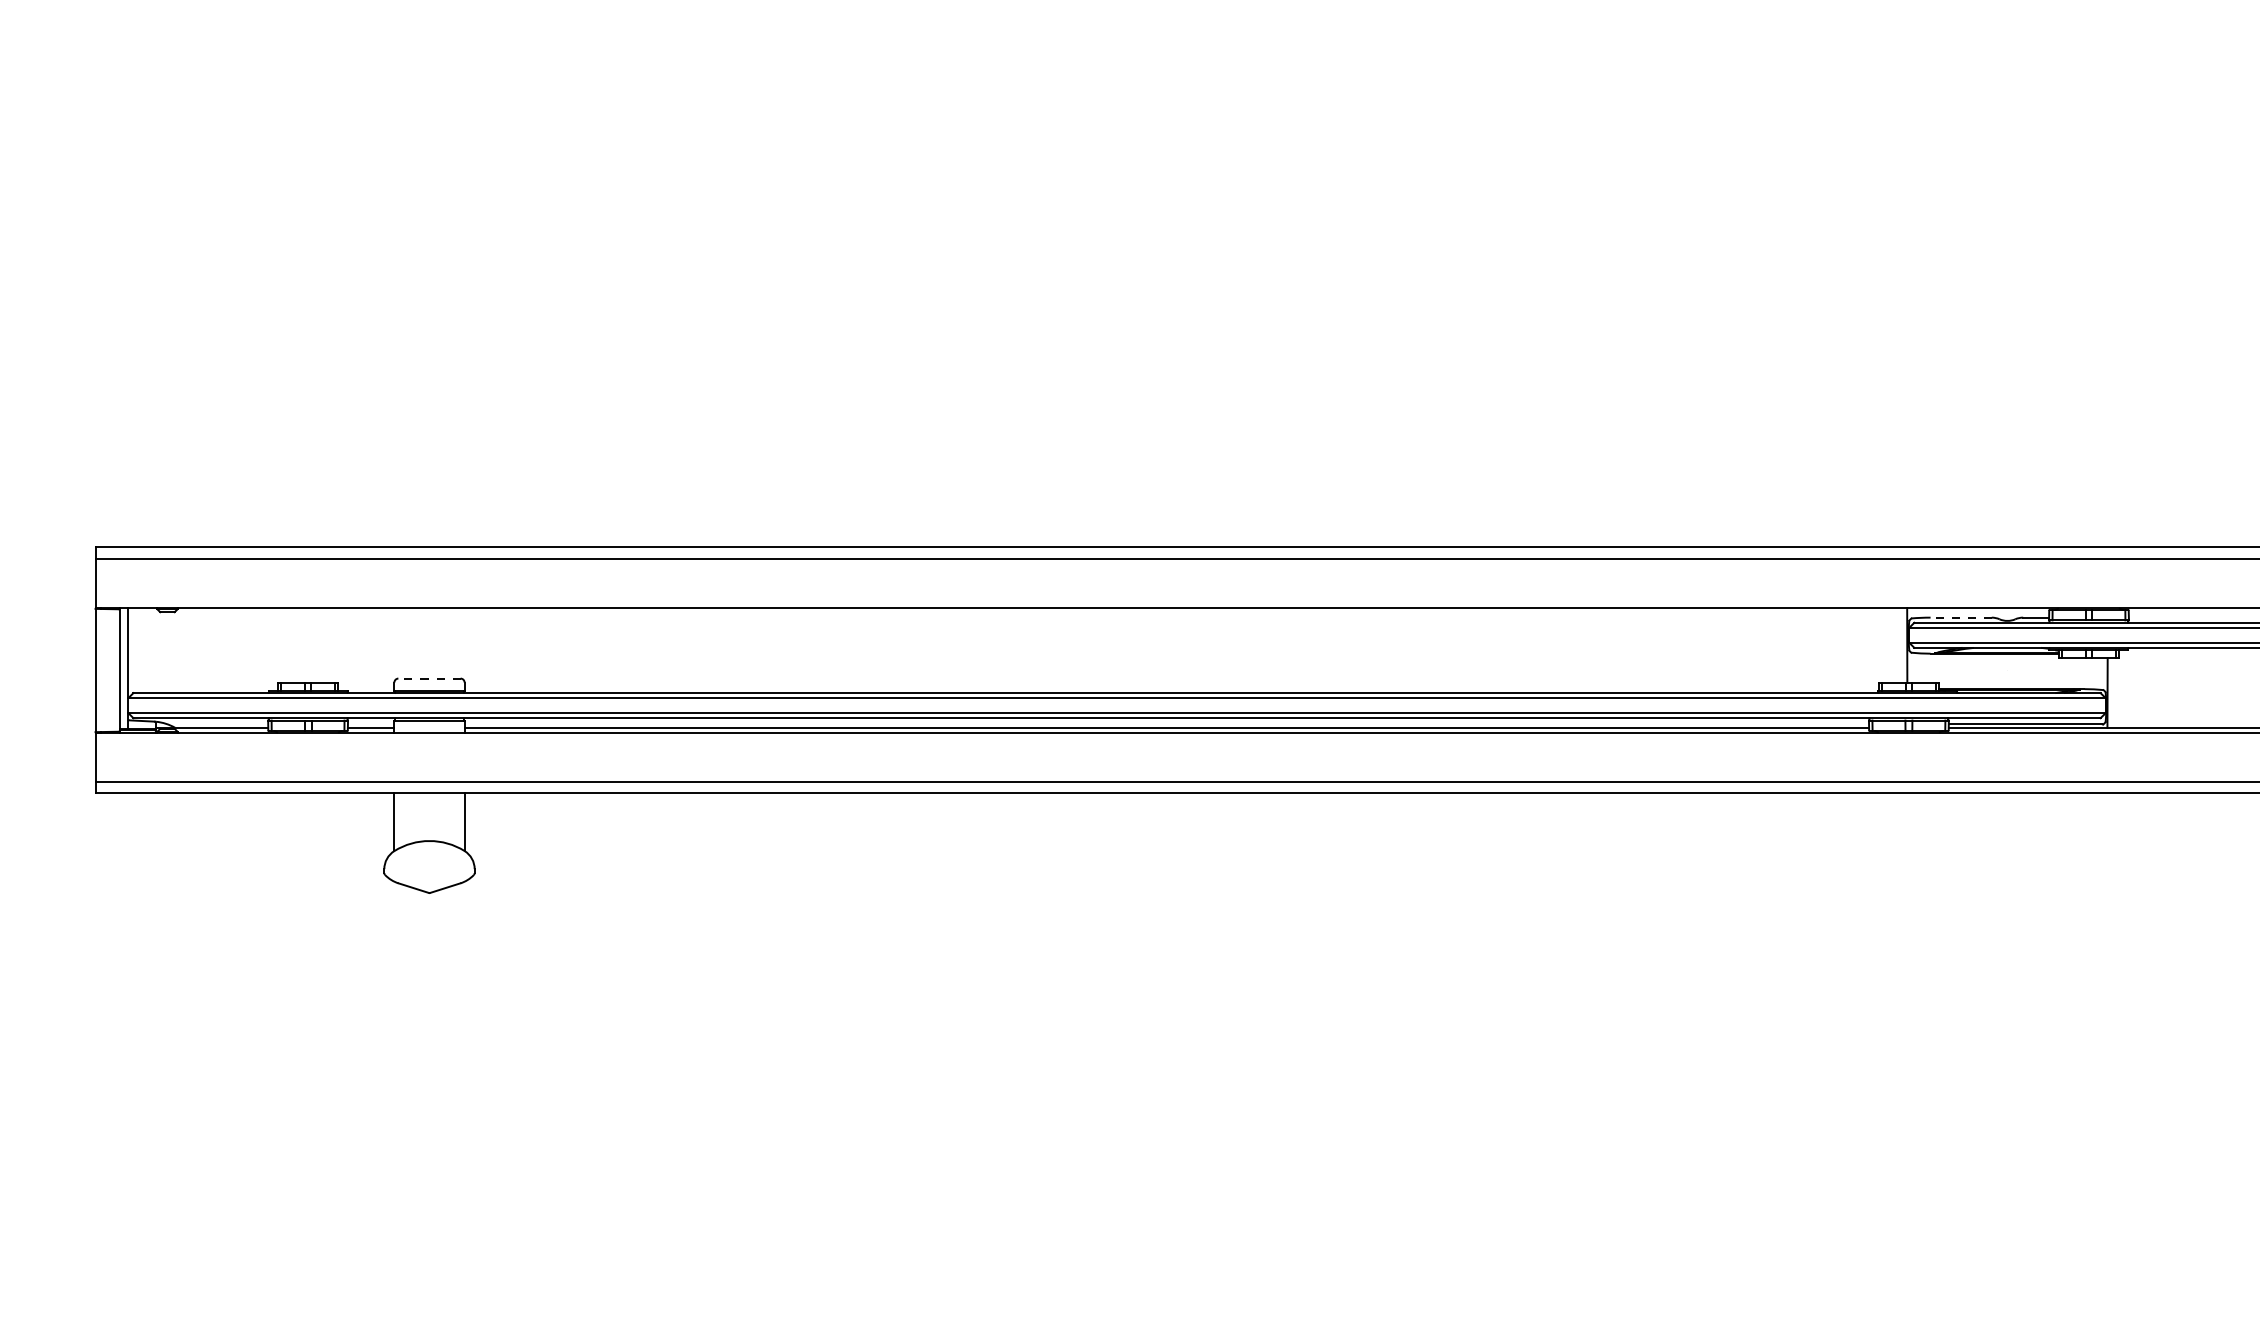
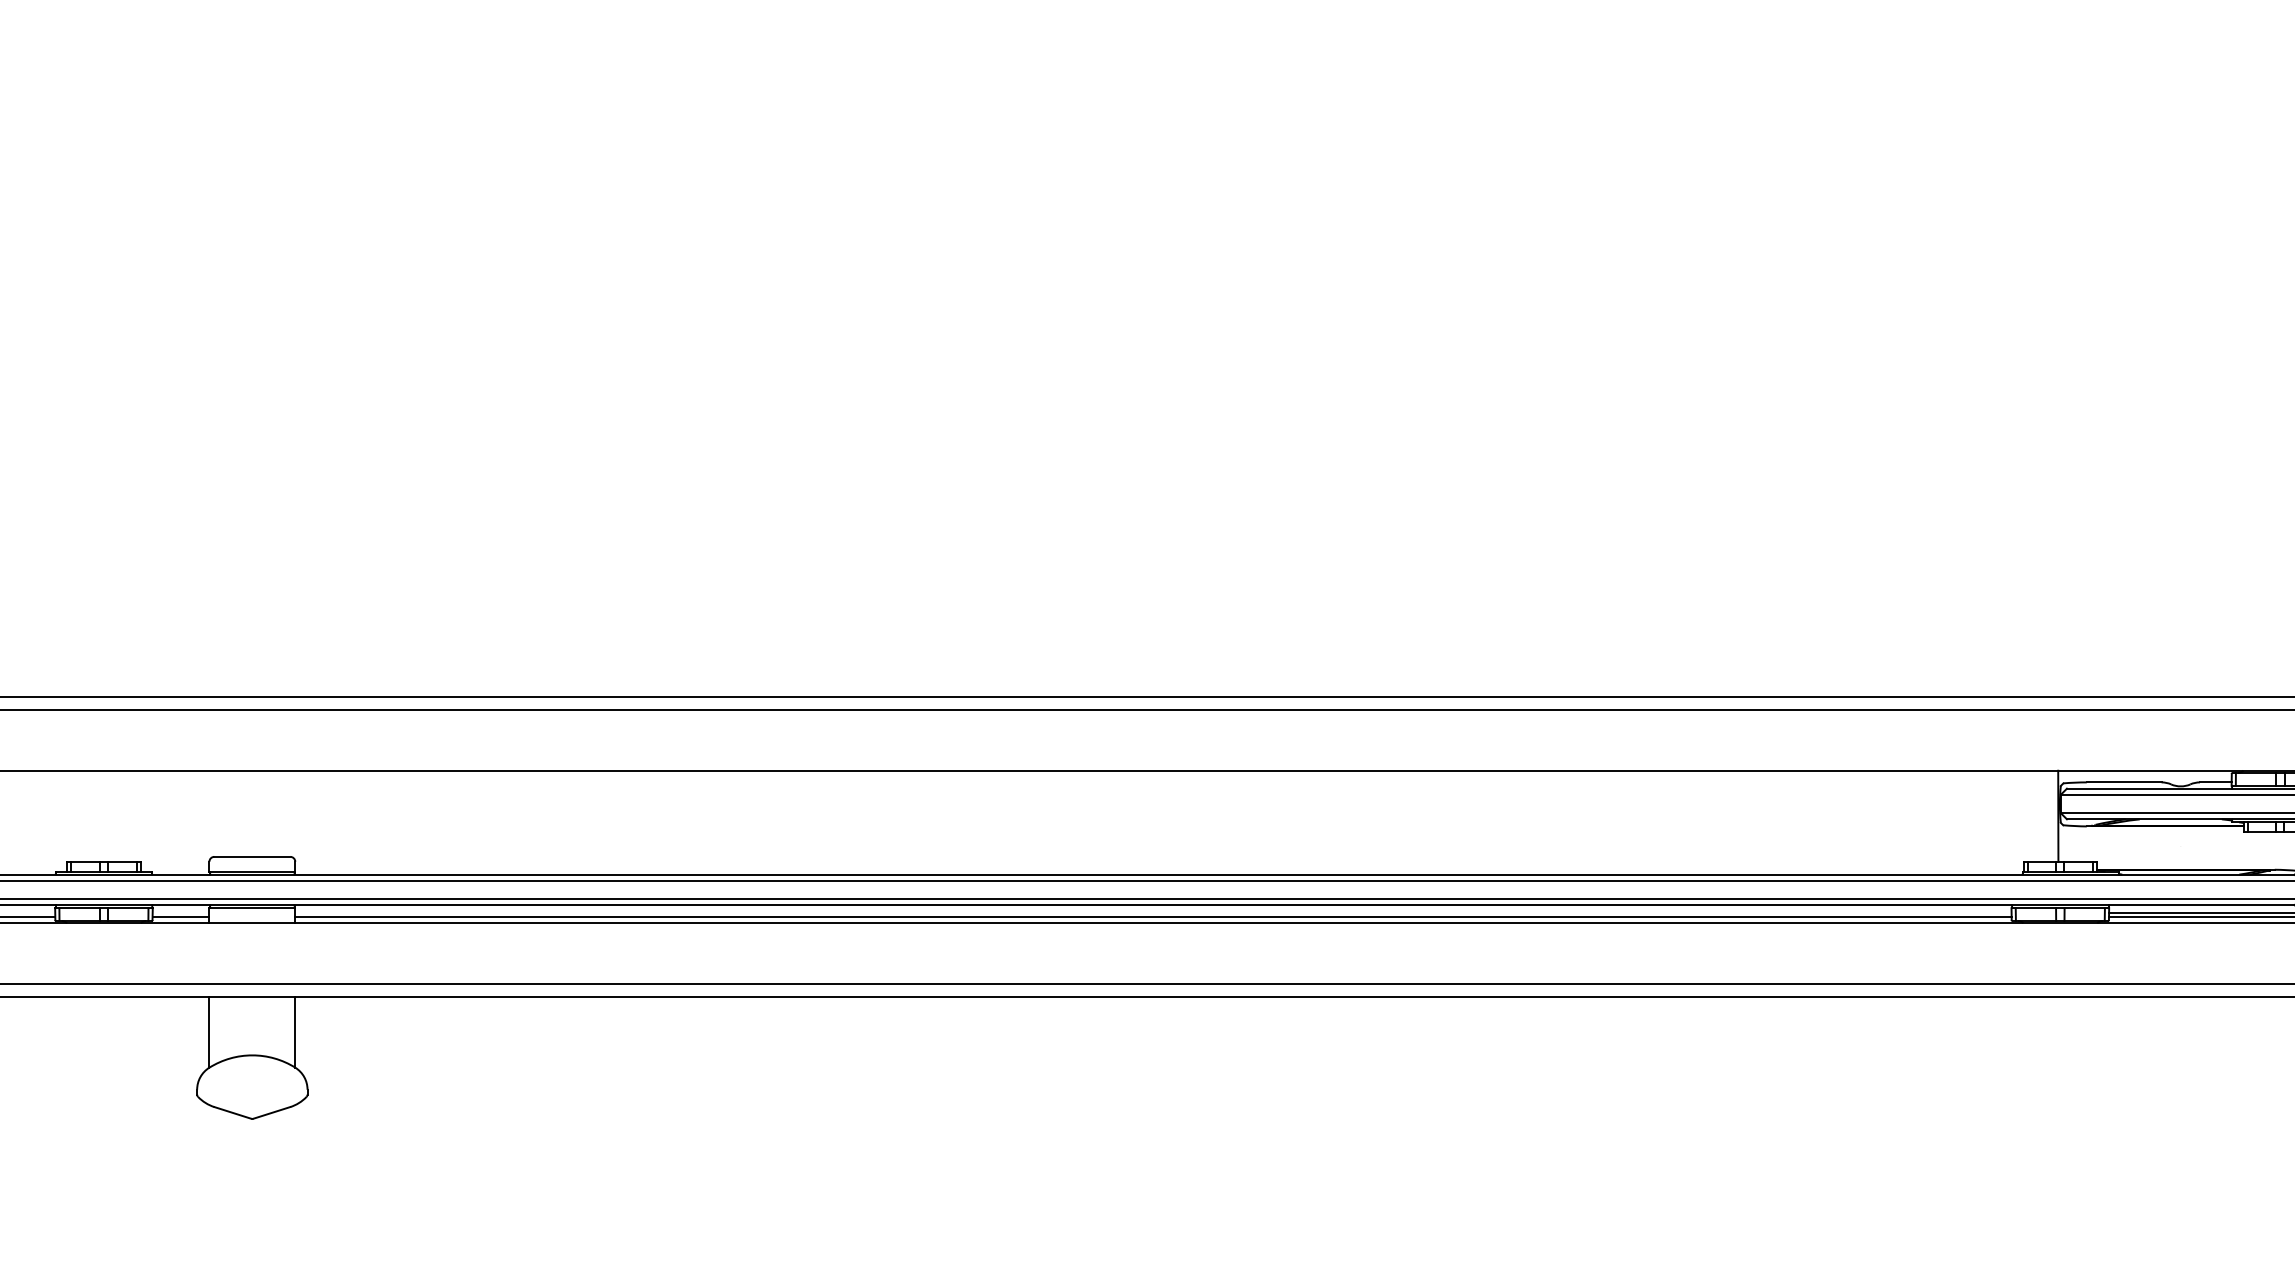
line: (1961, 617) -> (2124, 782), dashed -> solid
line: (429, 678) -> (252, 856), dashed -> solid

